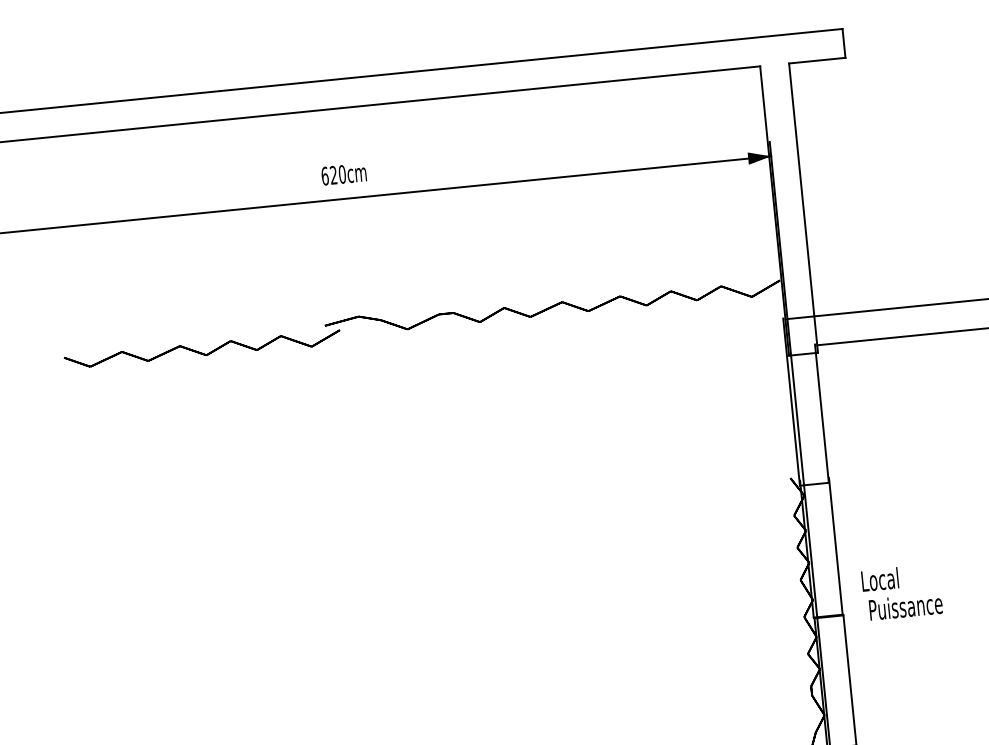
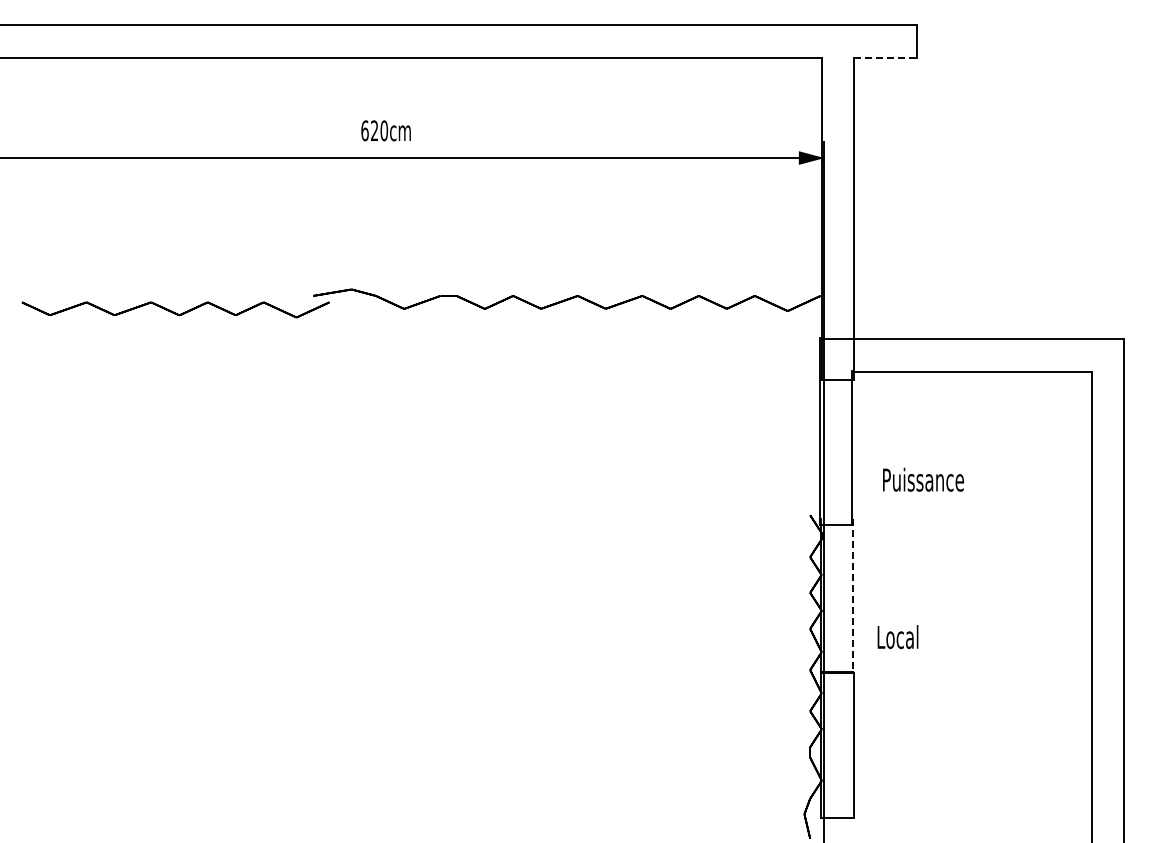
line: (817, 60) -> (886, 57), solid -> dashed
text: (343, 174) -> (385, 130), moved
line: (835, 546) -> (852, 595), solid -> dashed
text: (905, 606) -> (923, 479), moved

